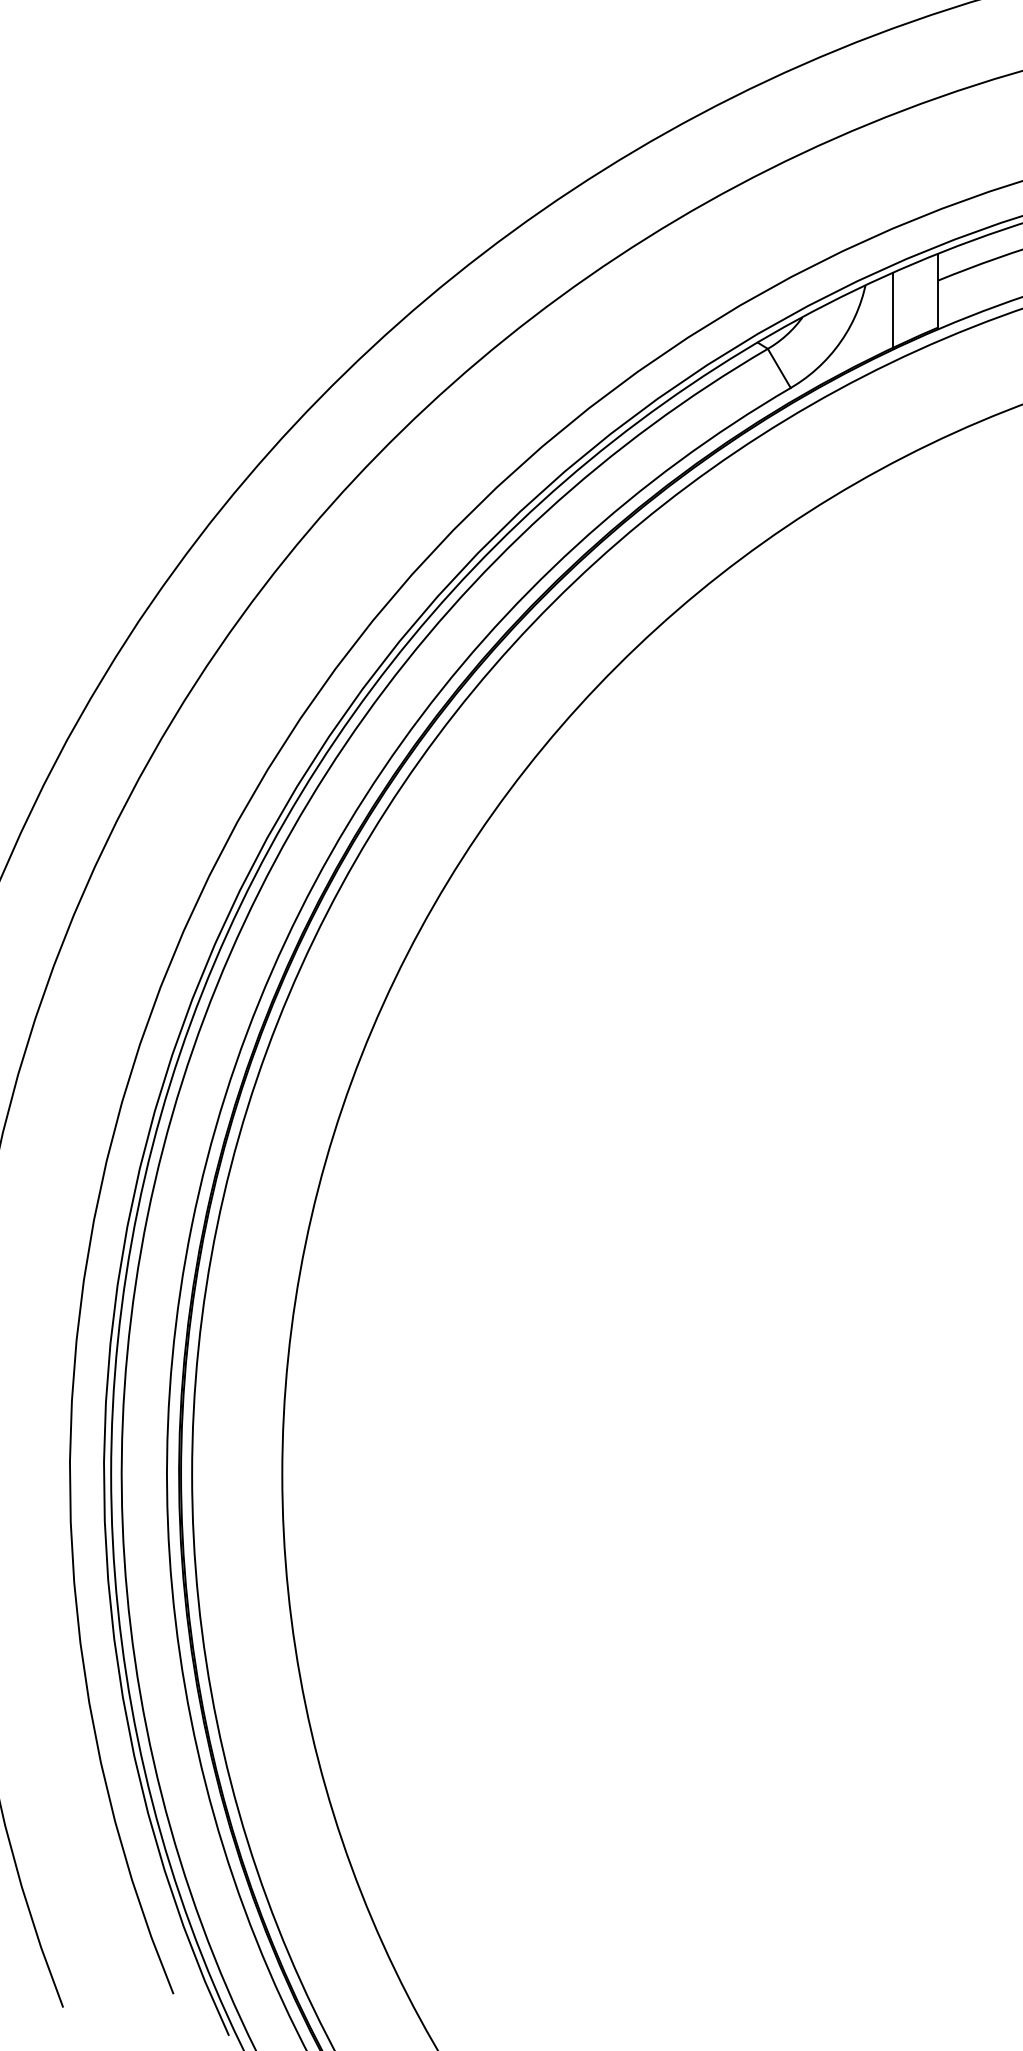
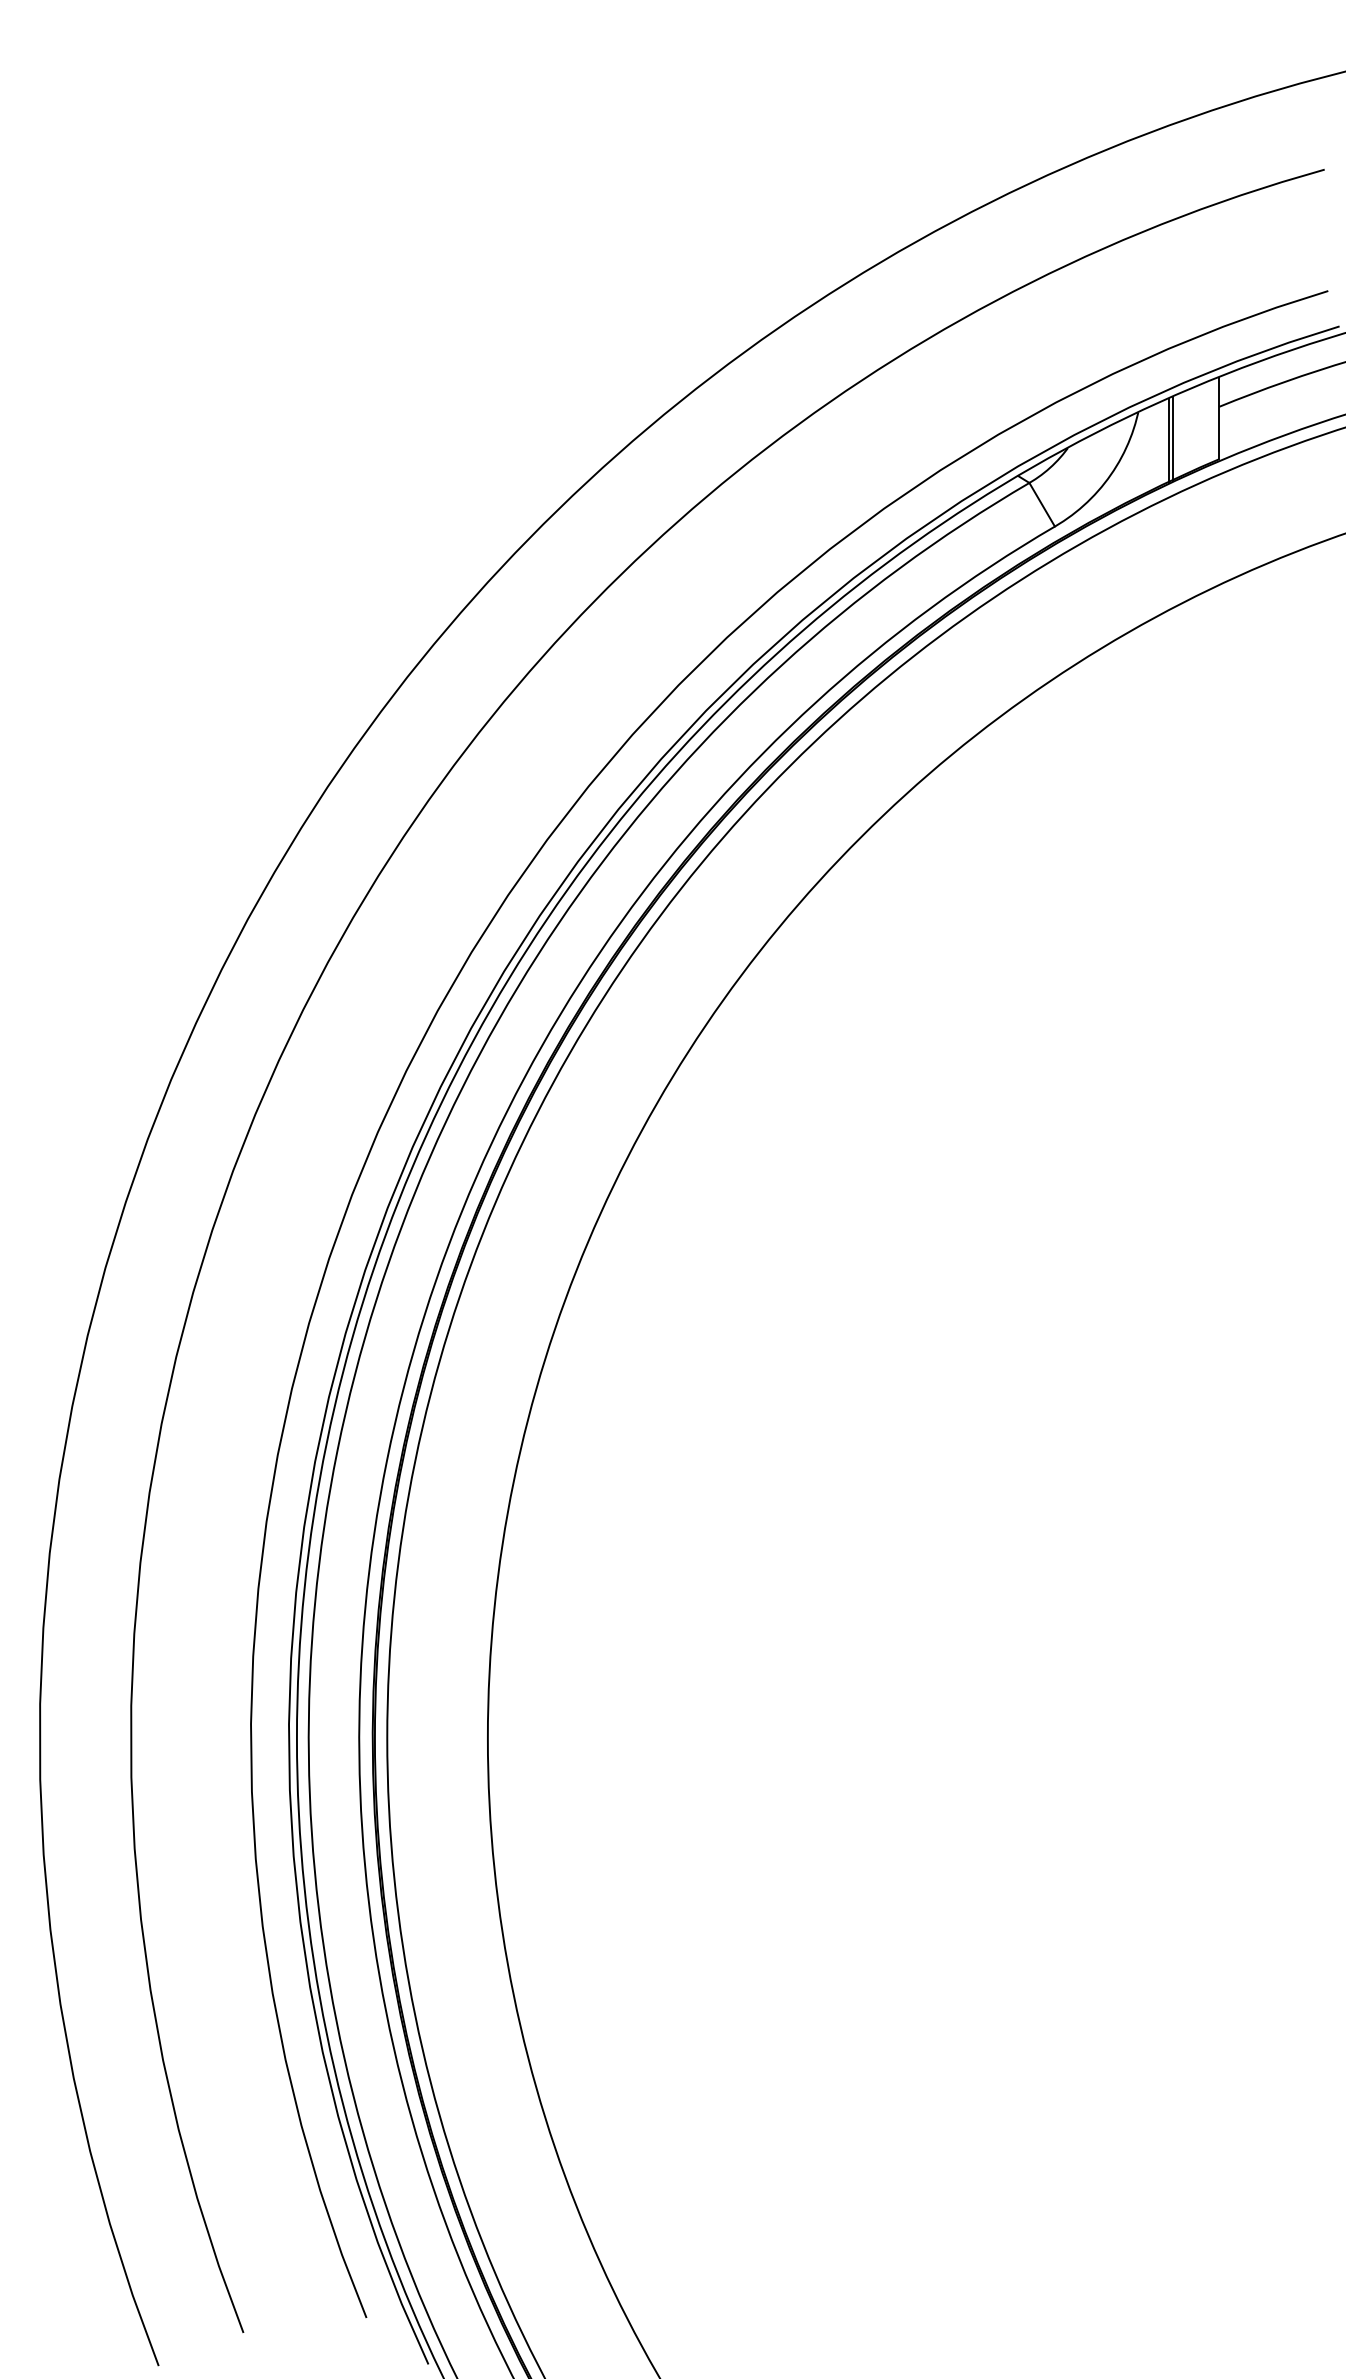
line: (896, 309) -> (1172, 438), added

